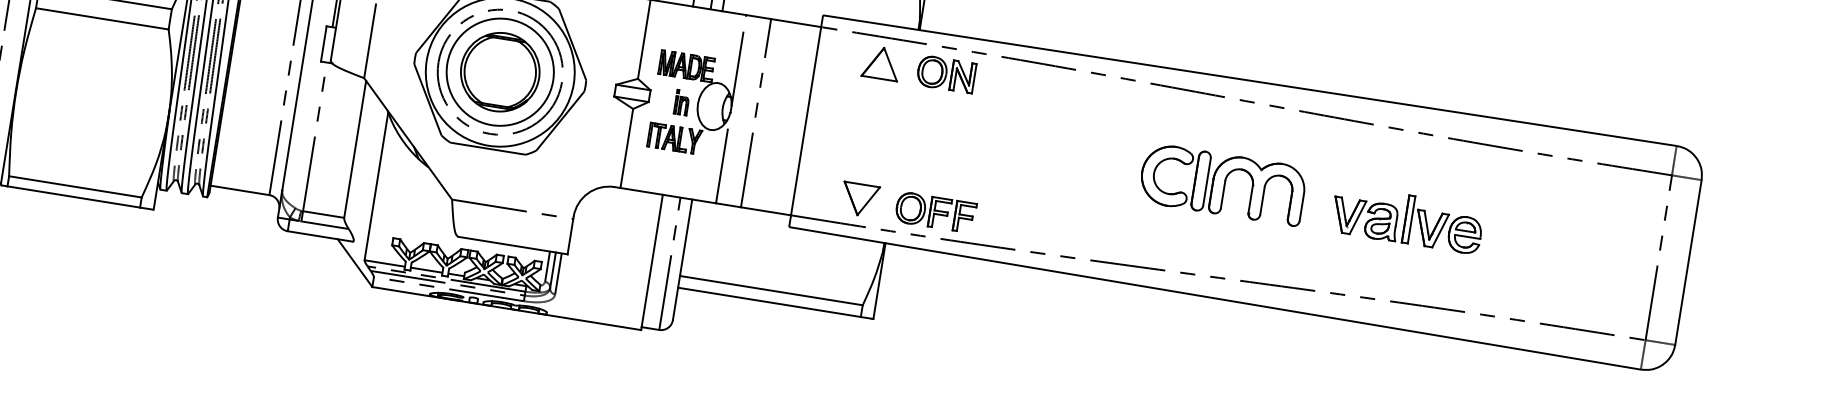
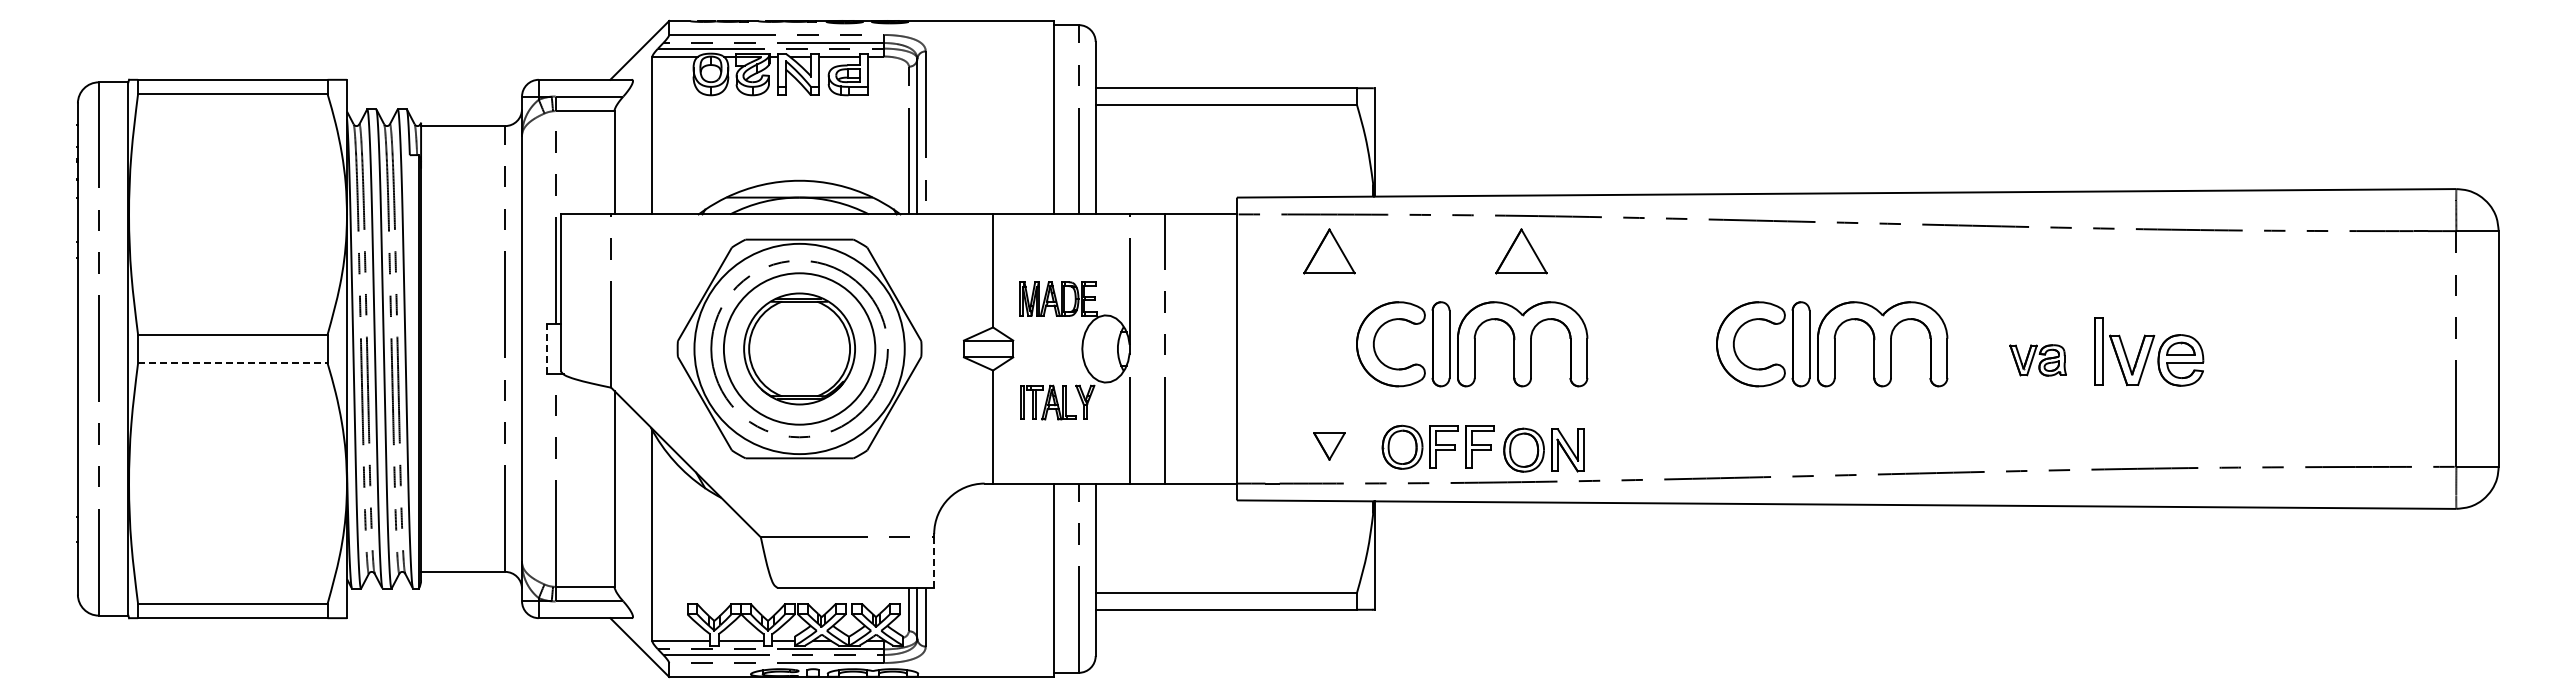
line: (102, 18) -> (232, 363), solid -> dashed
line: (324, 43) -> (547, 348), solid -> dashed
part: (946, 73) -> (1543, 449), moved
part: (1016, 84) -> (1521, 251), added
part: (681, 102) -> (1059, 350), removed
part: (971, 144) -> (1472, 344), added
part: (859, 199) -> (1329, 446), size x0.6
part: (1364, 218) -> (2037, 360), size x0.6
line: (570, 236) -> (934, 562), solid -> dashed

